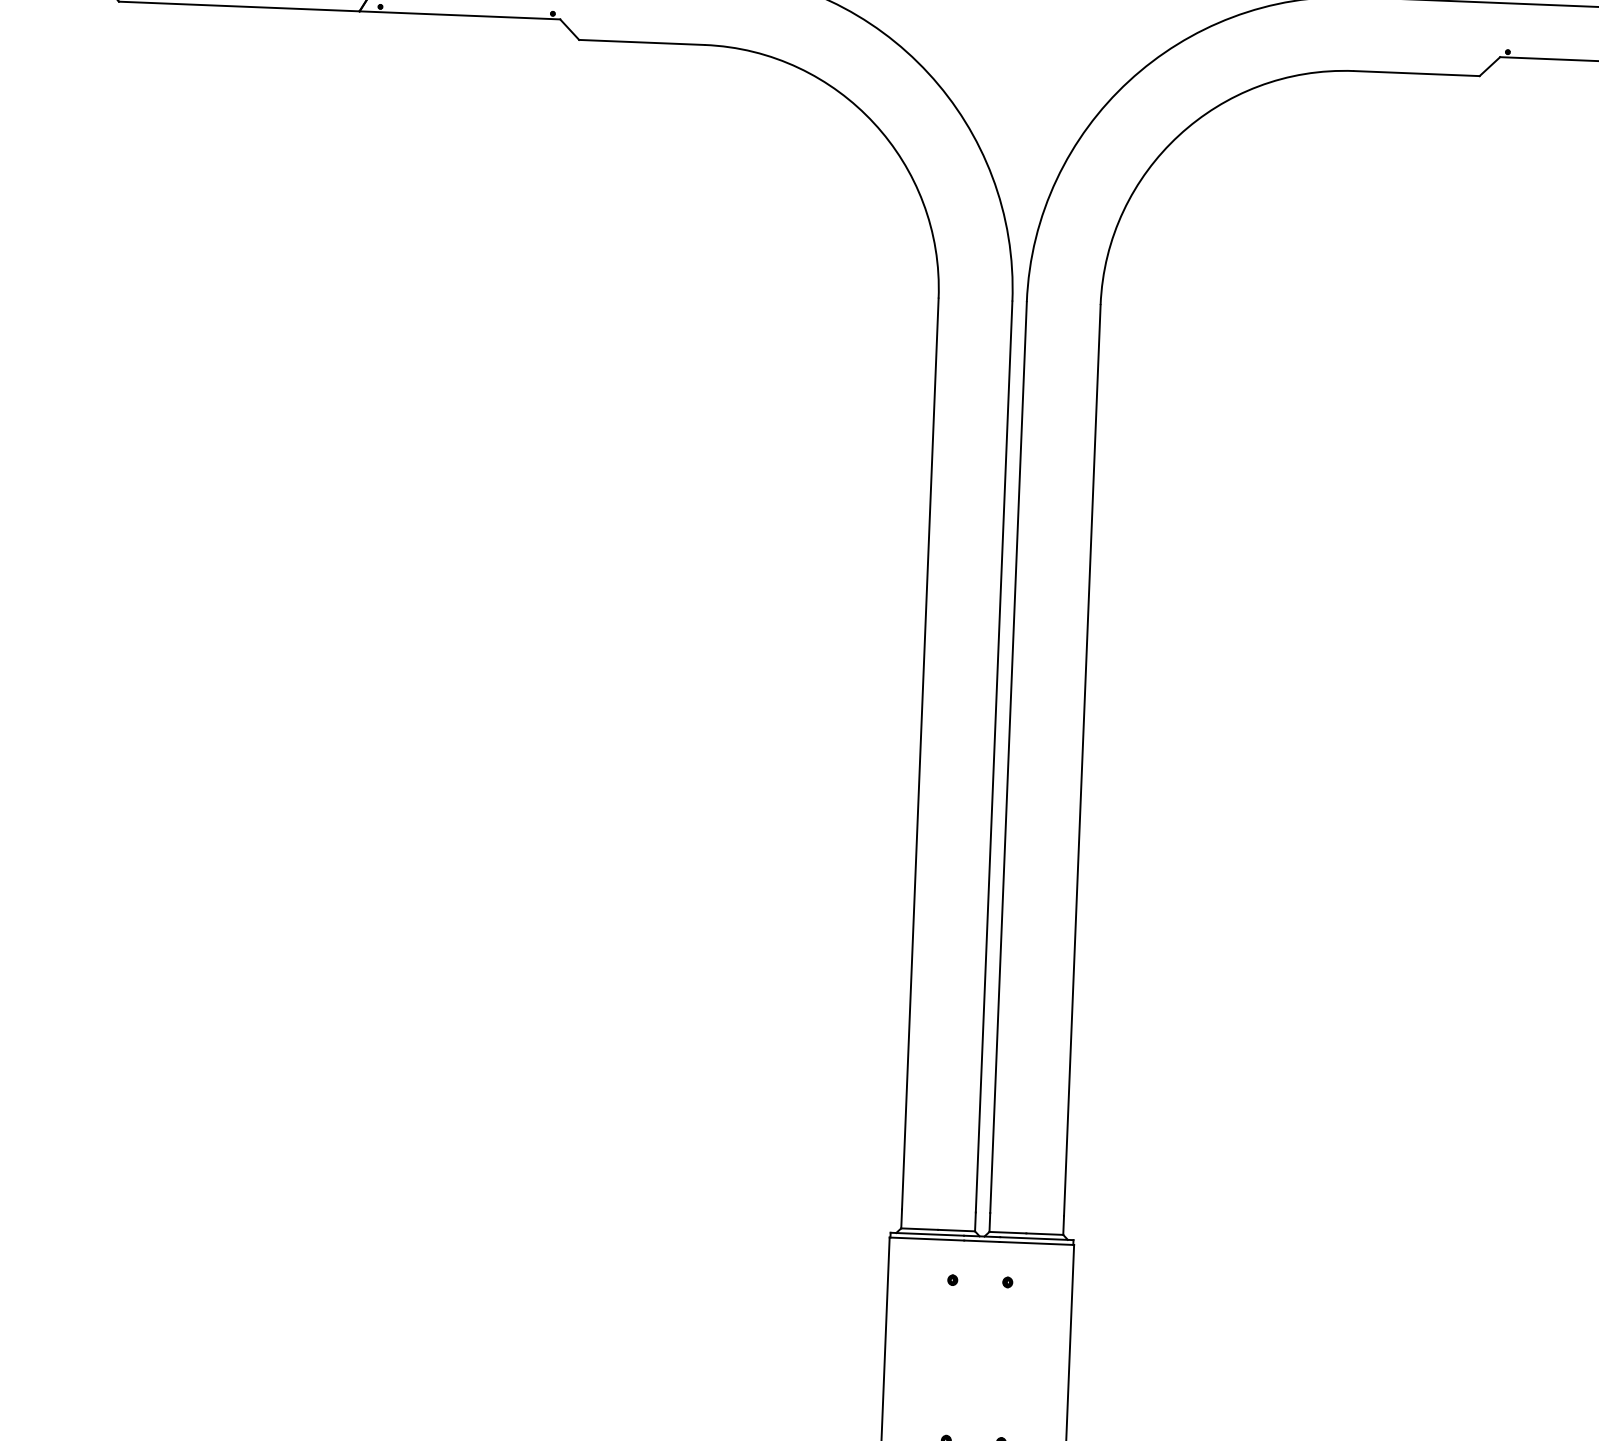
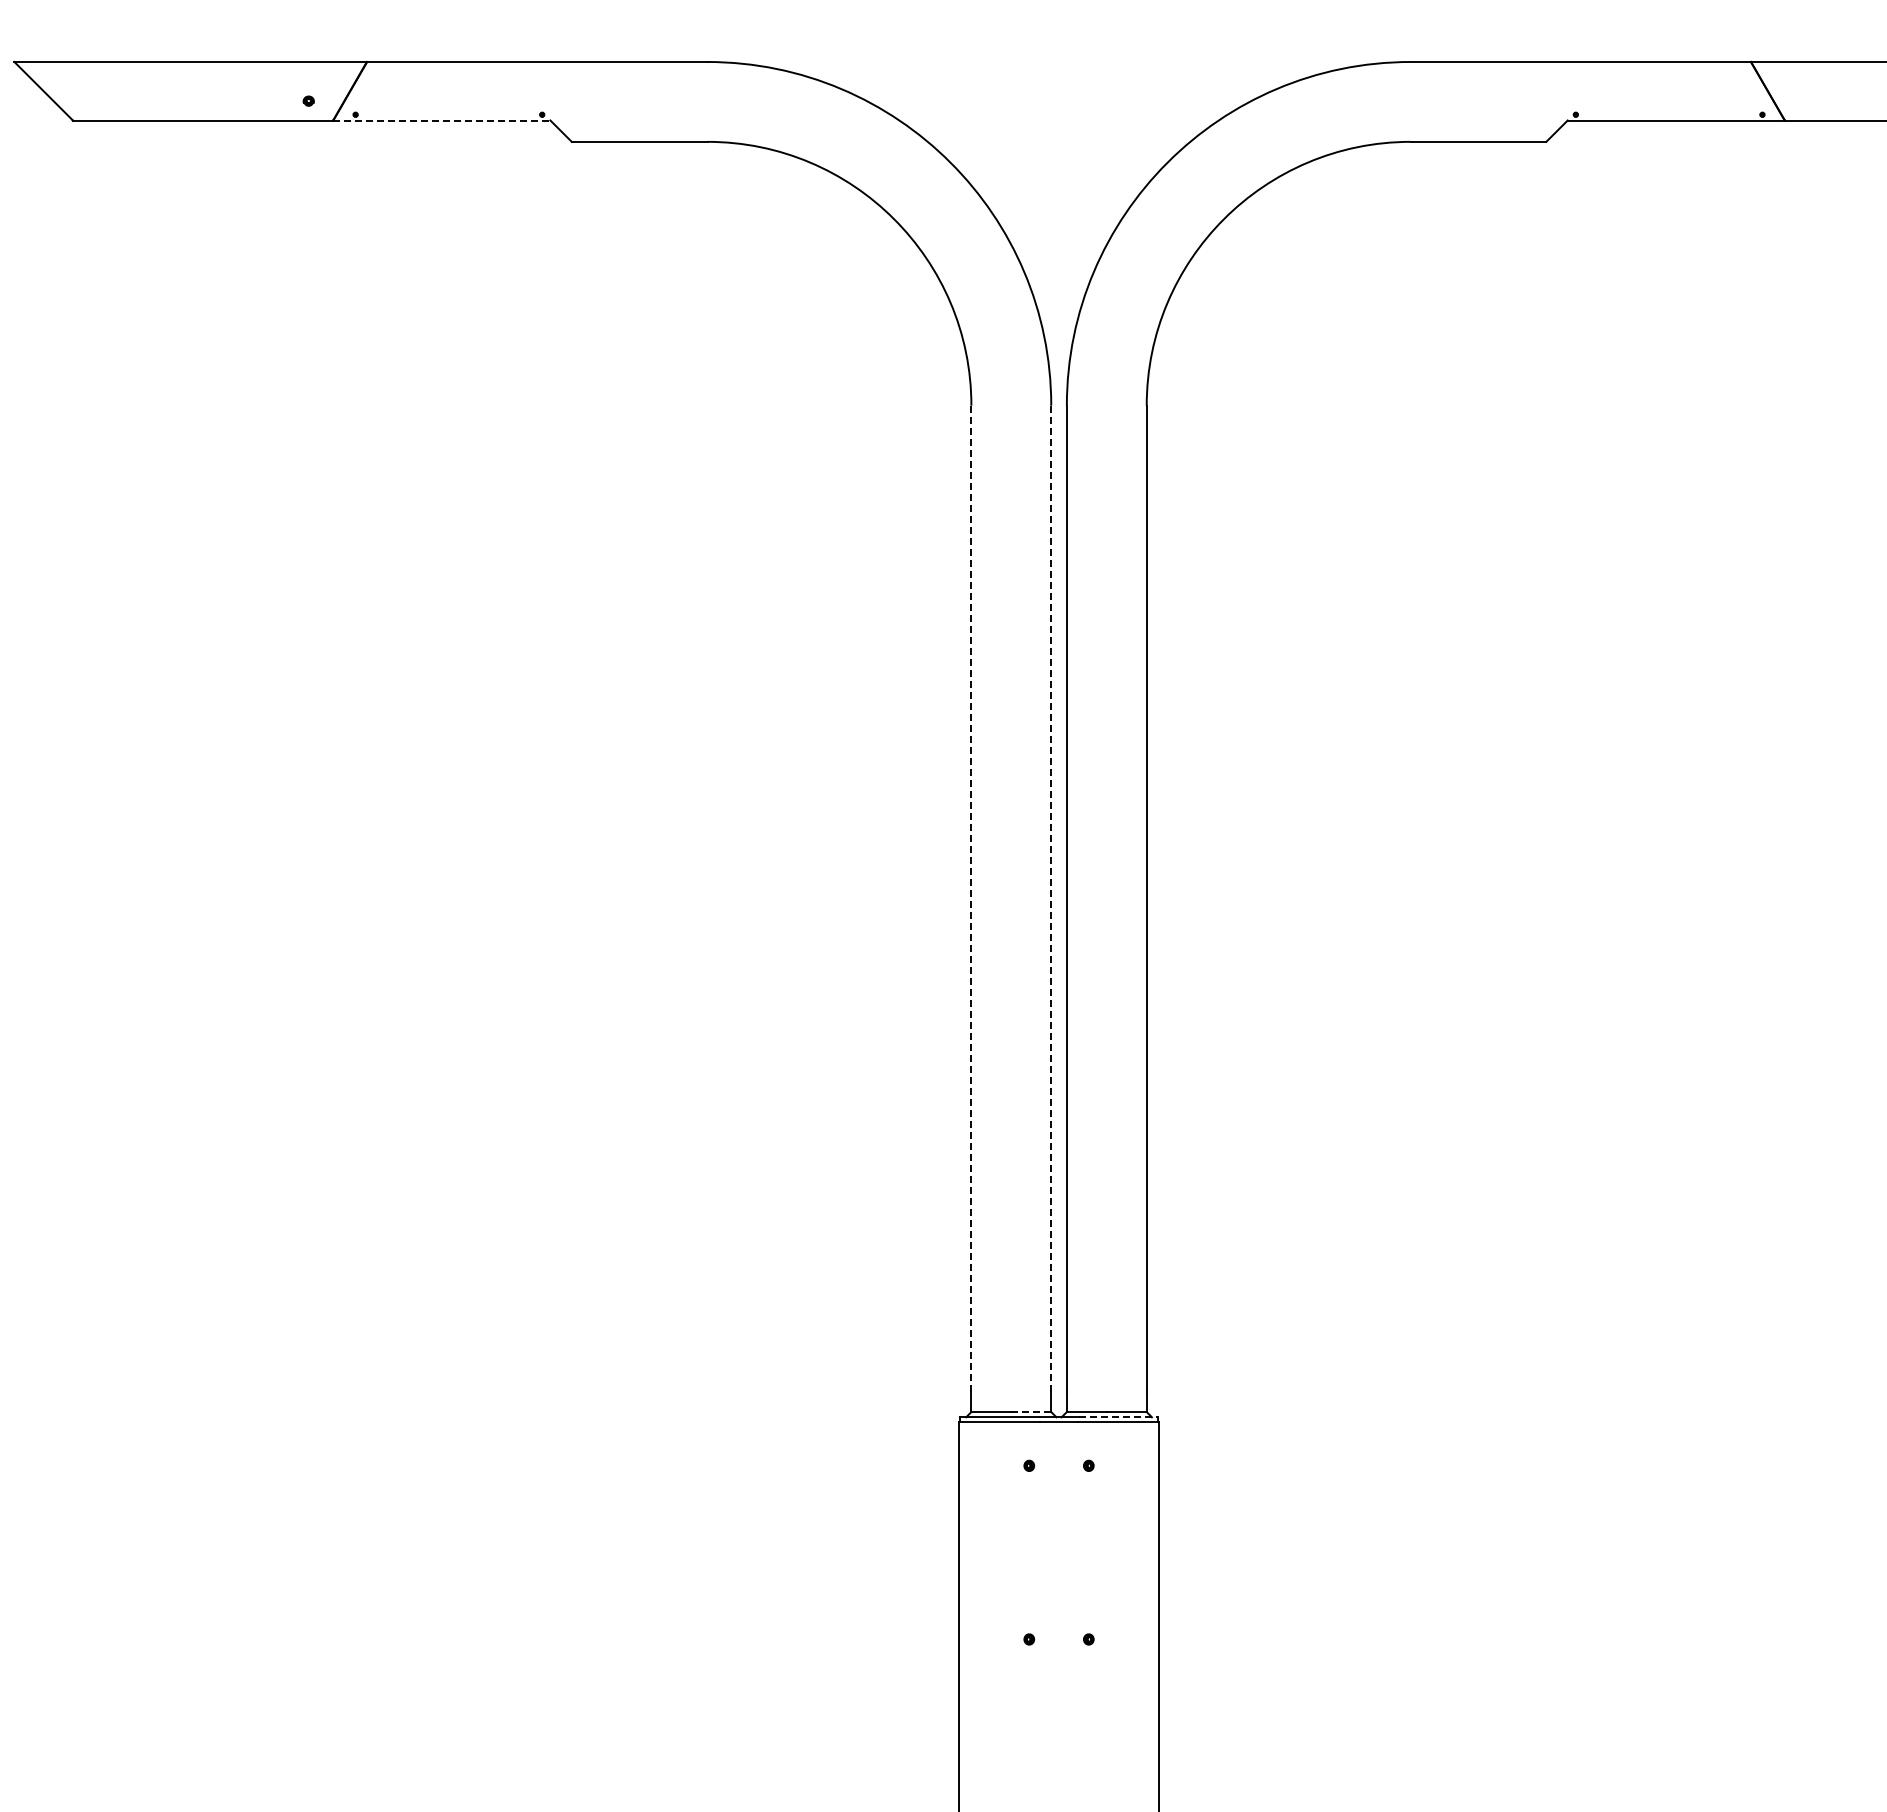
line: (460, 15) -> (442, 120), solid -> dashed
line: (920, 753) -> (971, 898), solid -> dashed
line: (994, 756) -> (1051, 898), solid -> dashed
line: (956, 1231) -> (1031, 1412), solid -> dashed
line: (1036, 1238) -> (1118, 1417), solid -> dashed

